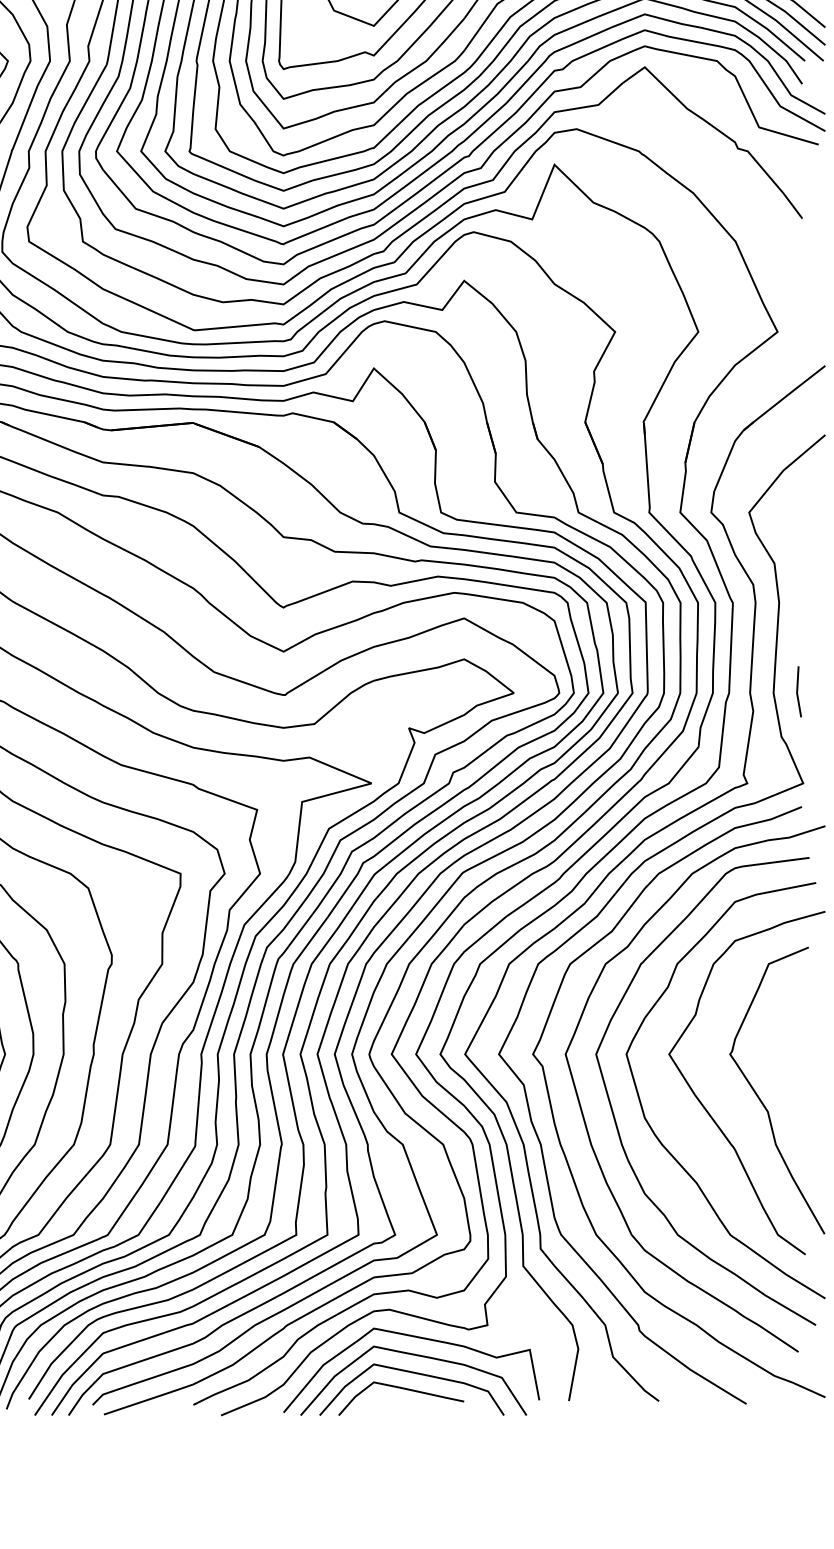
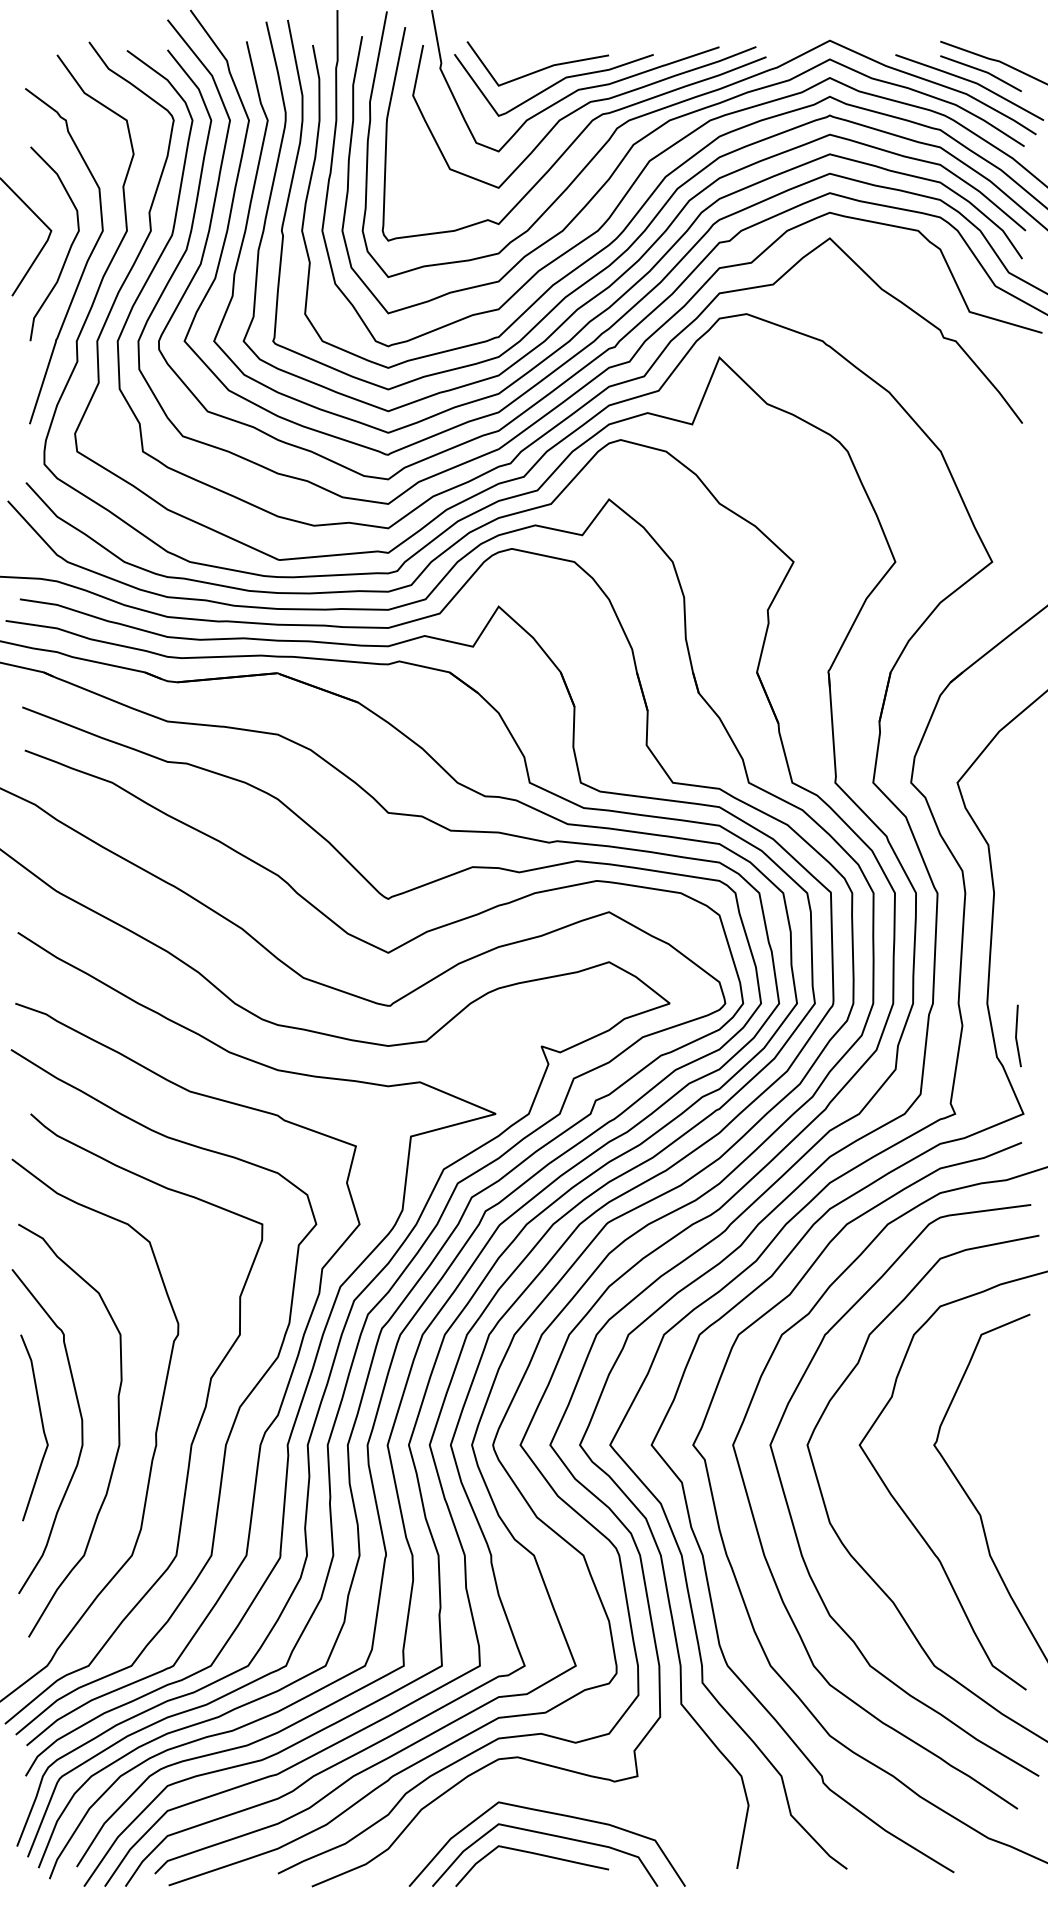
line: (798, 690) -> (1017, 1034), moved
curve: (419, 1338) -> (554, 1792), removed

